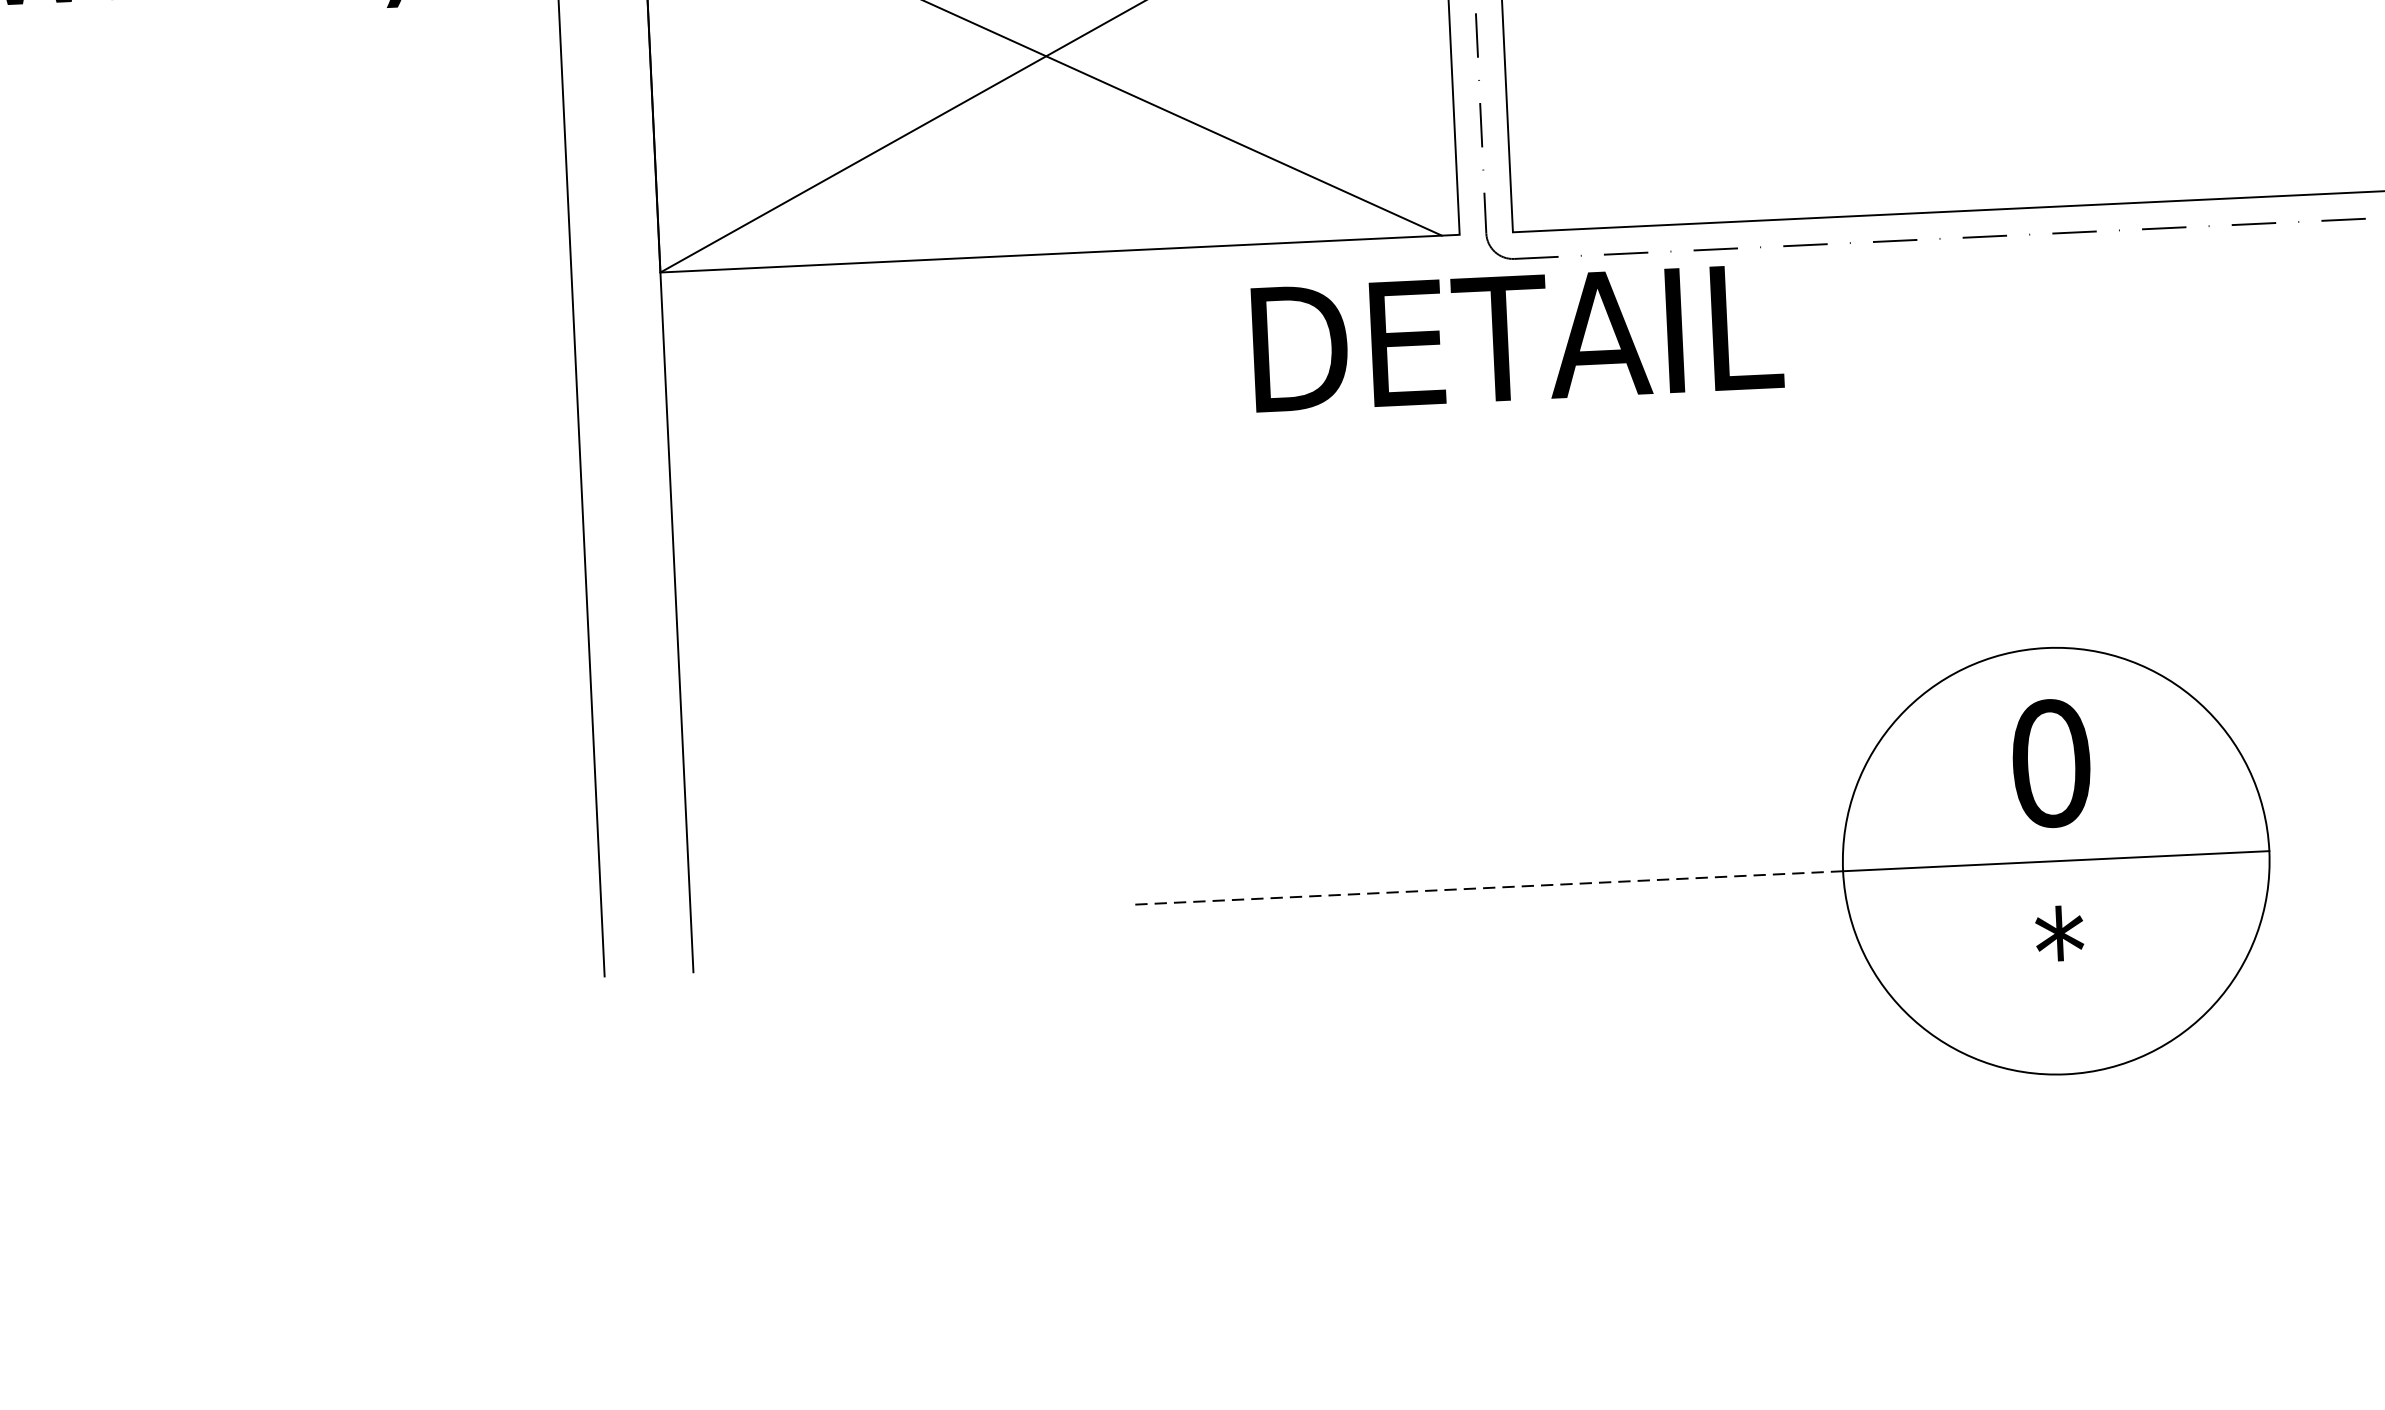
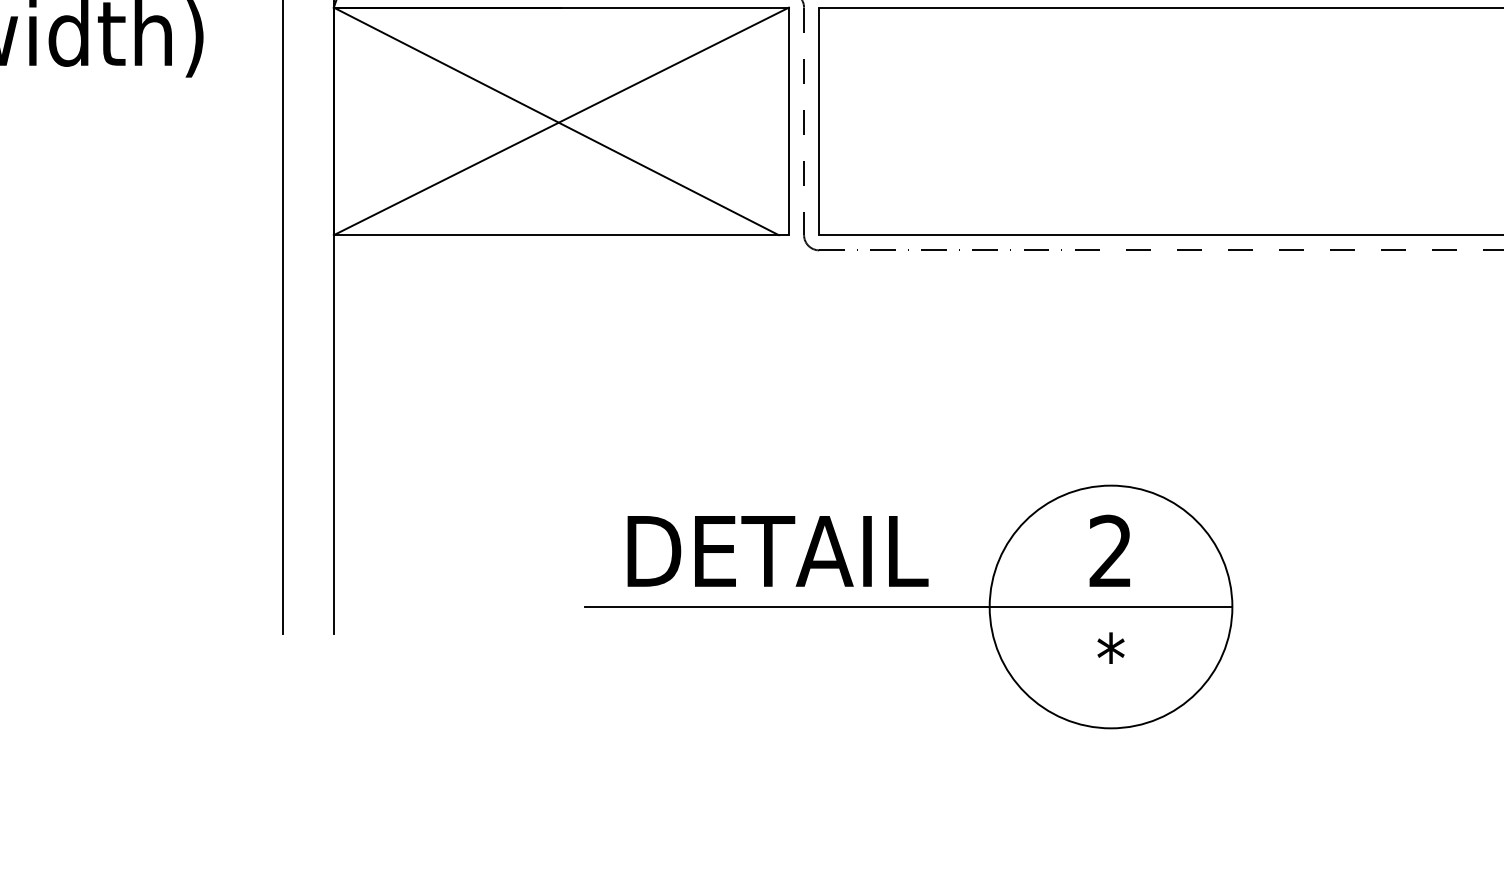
text: (1516, 338) -> (777, 551), moved
text: (2050, 763) -> (1110, 551), 0 -> 2
line: (1486, 888) -> (786, 607), dashed -> solid

